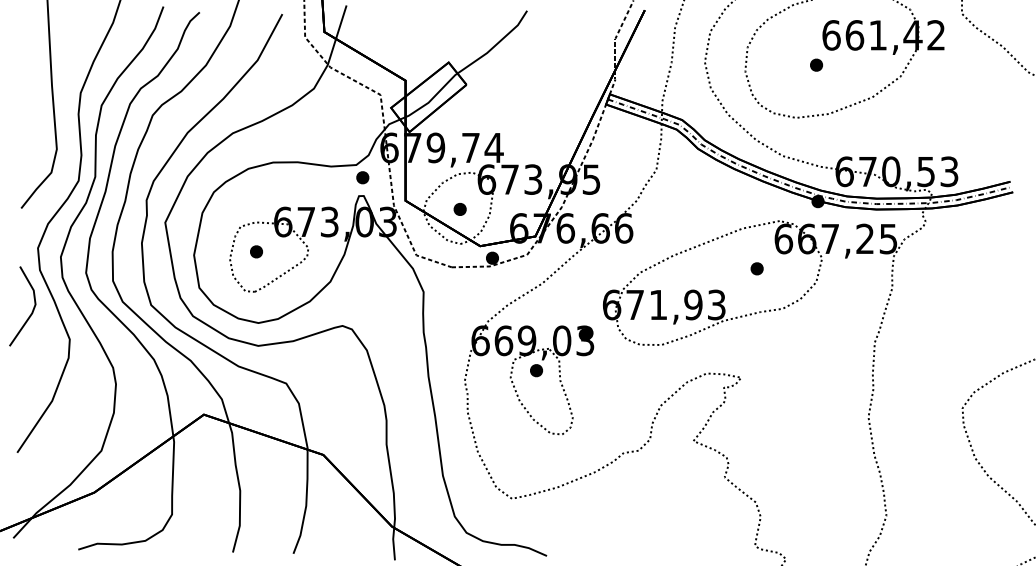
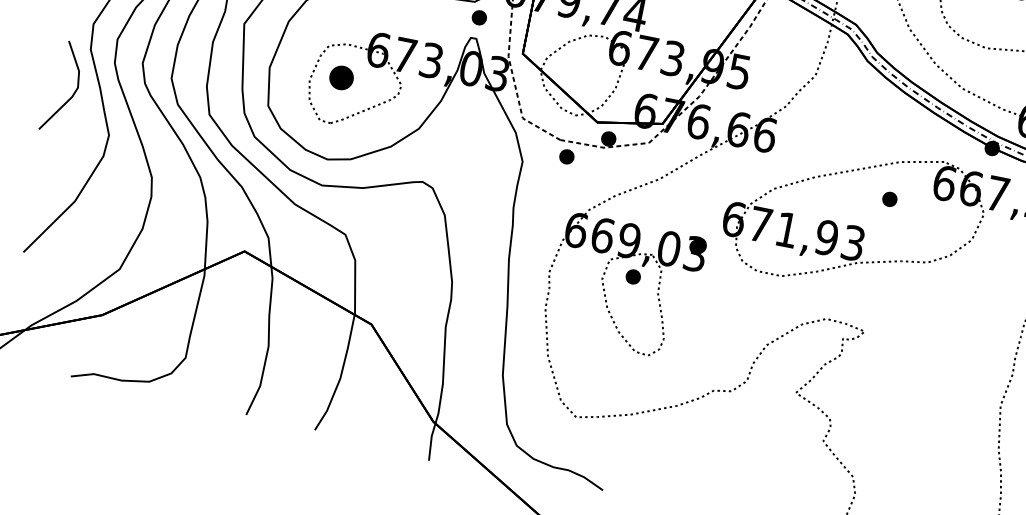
part: (459, 209) -> (566, 156), moved
part: (256, 251) -> (341, 77), size x1.6
part: (756, 268) -> (889, 198), moved

